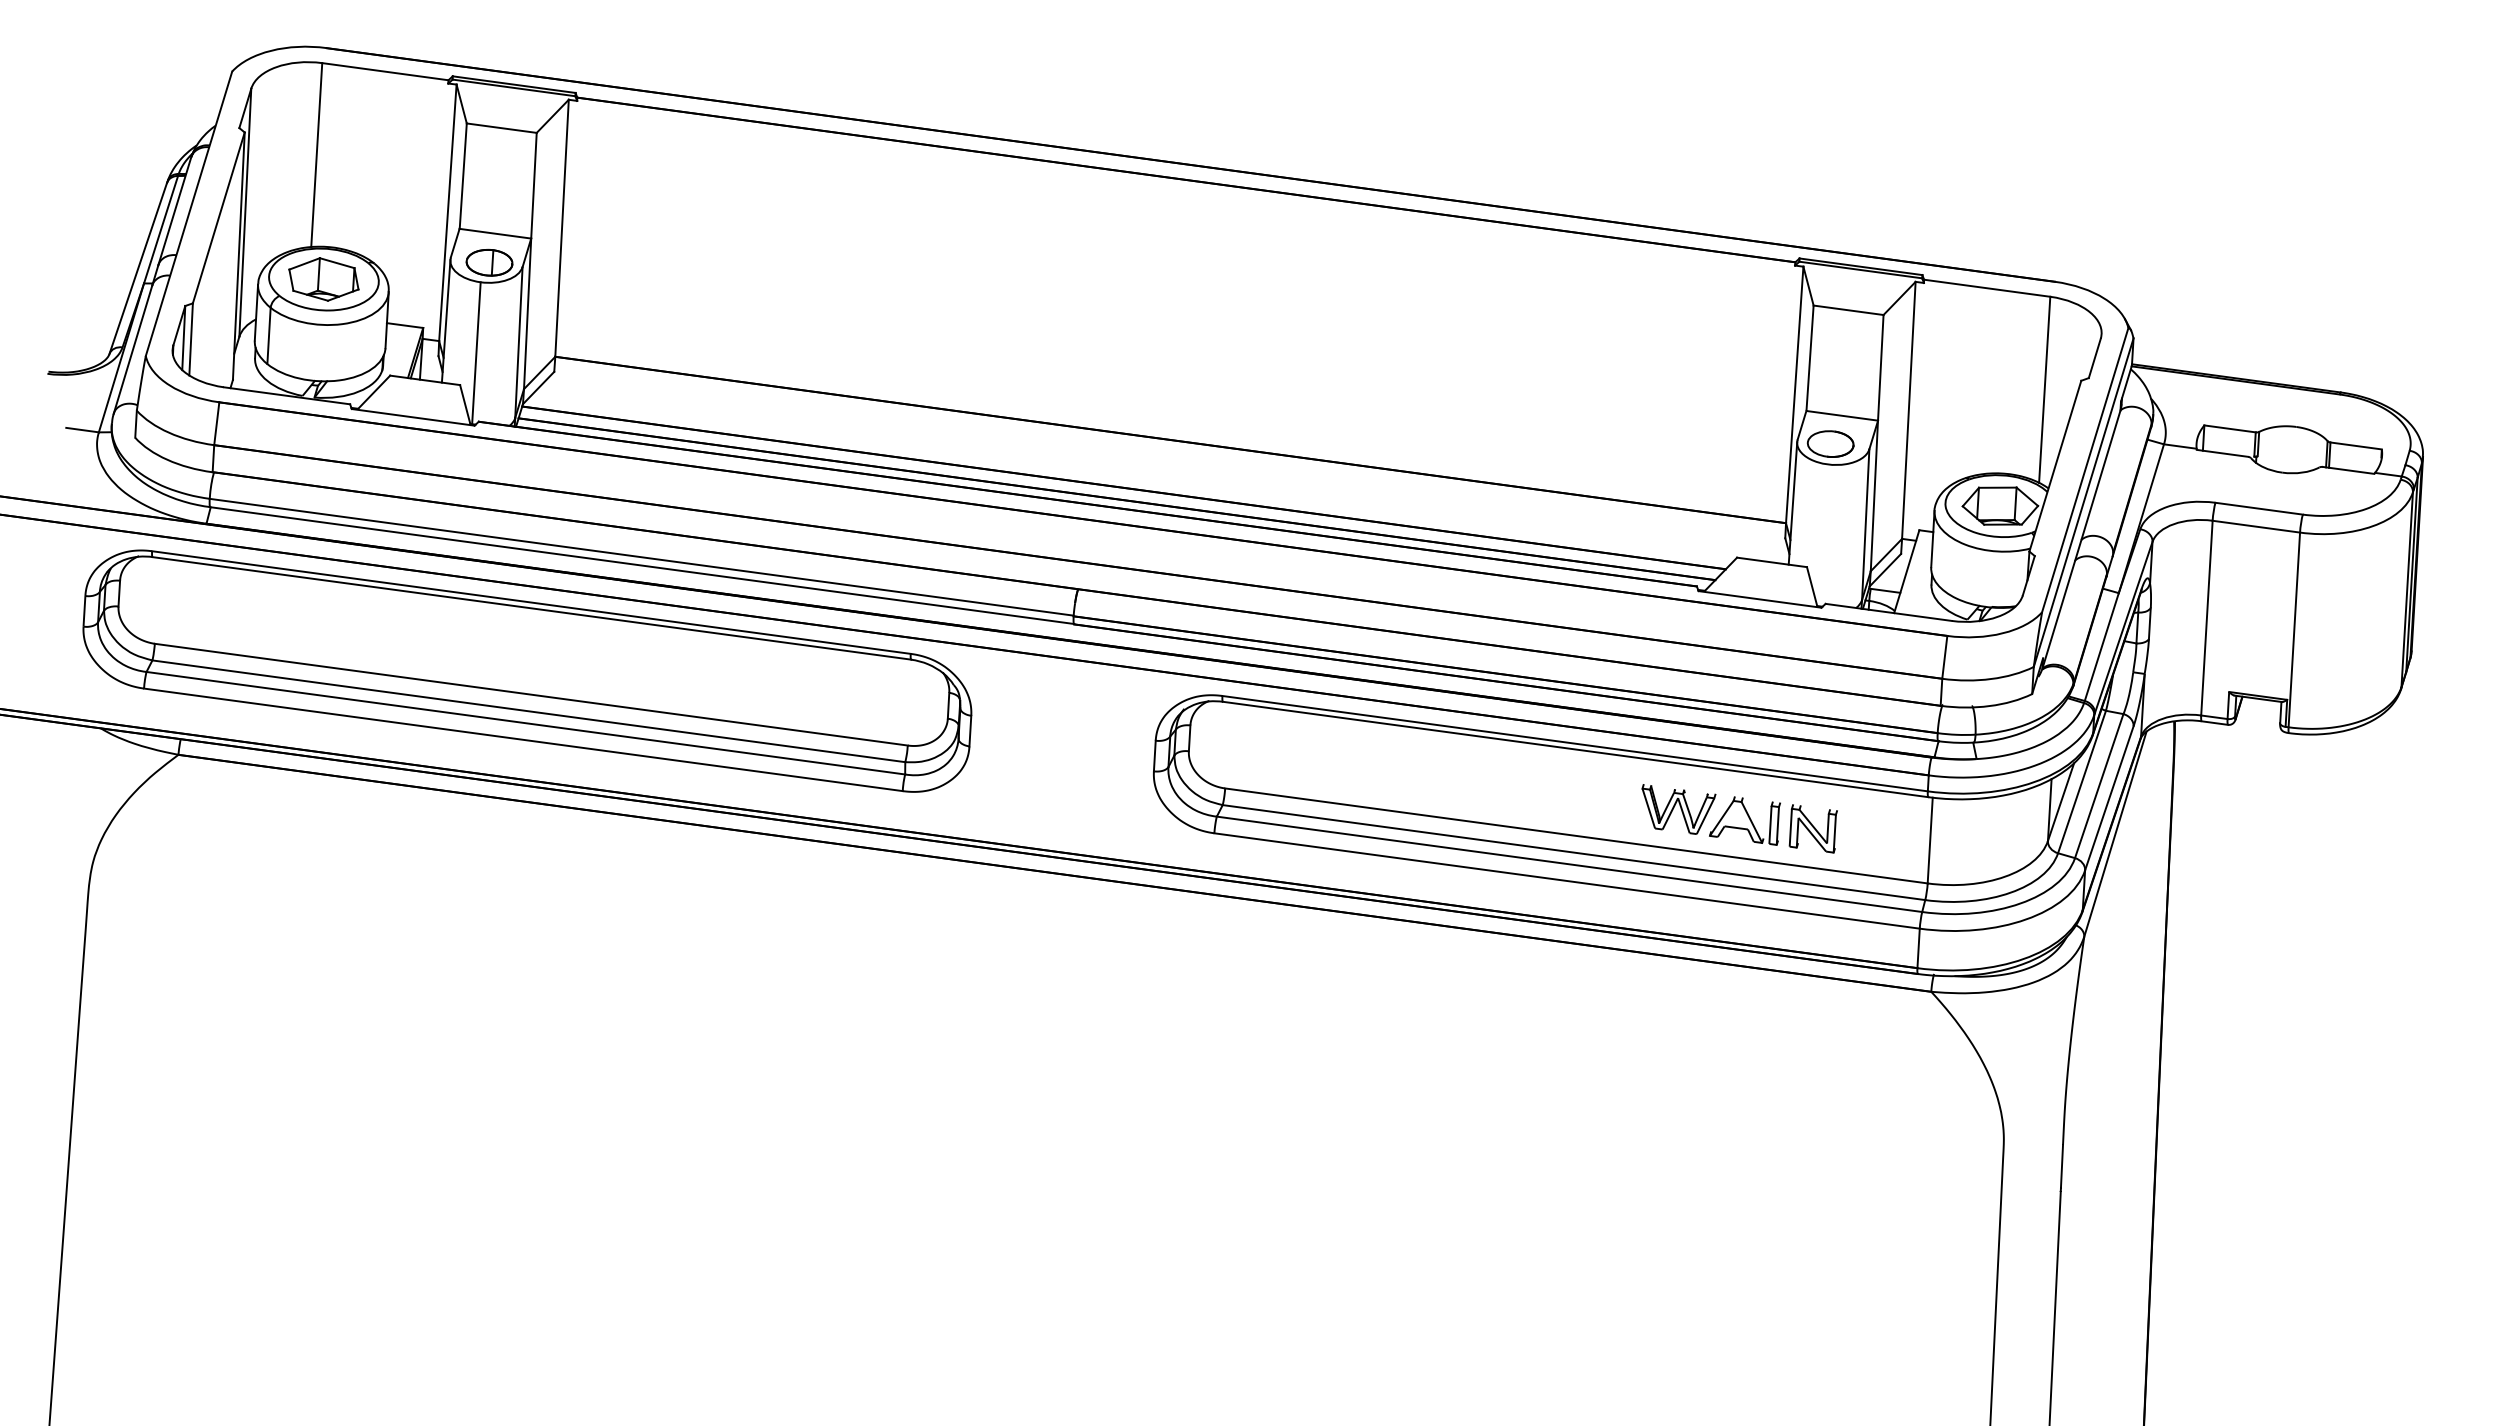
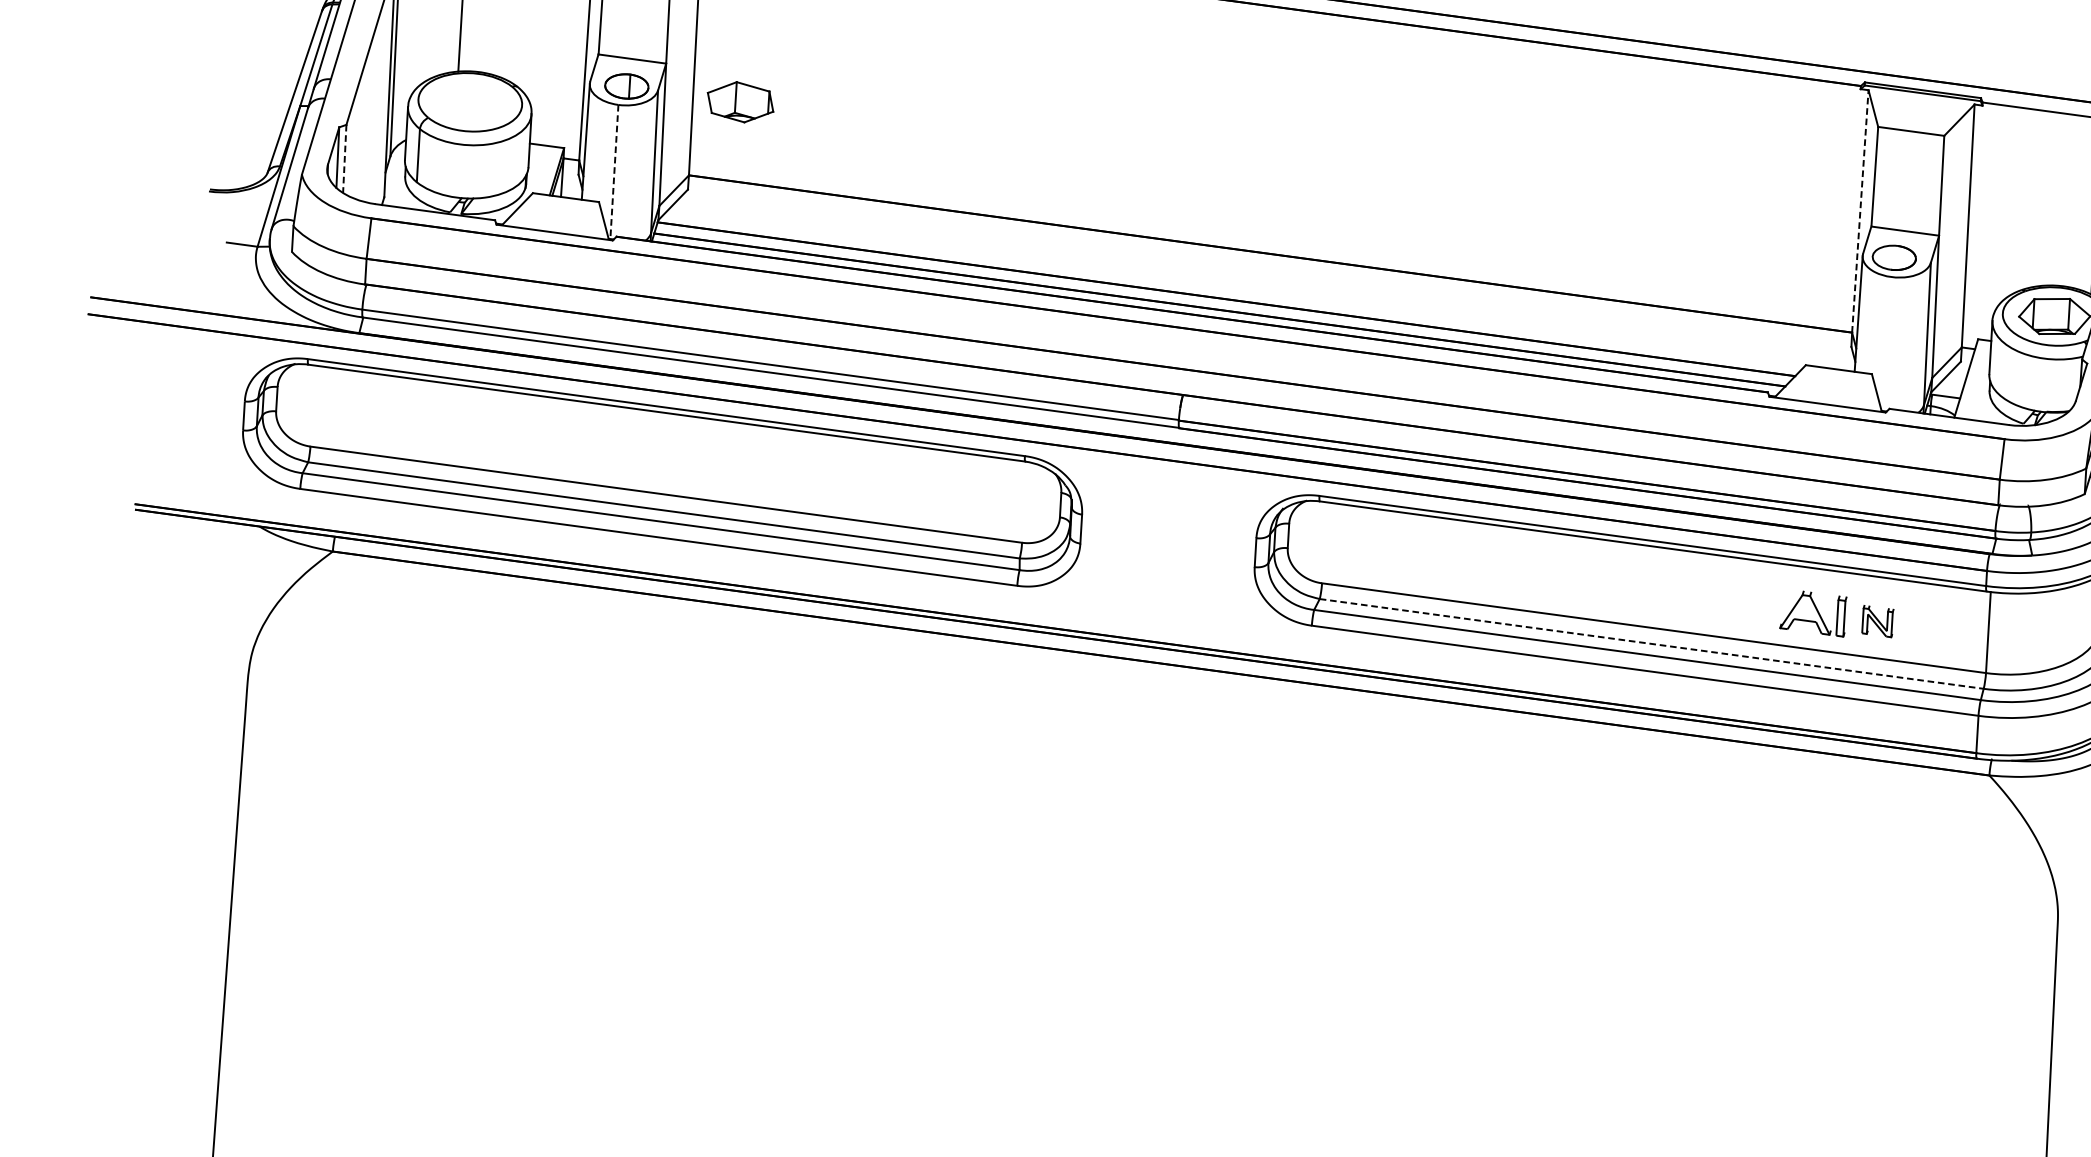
part: (323, 279) -> (740, 102), moved
line: (191, 339) -> (345, 159), solid -> dashed
line: (476, 353) -> (614, 172), solid -> dashed
line: (1794, 394) -> (1860, 210), solid -> dashed
part: (1678, 809) -> (1750, 603), removed
part: (1812, 828) -> (1877, 621), size x0.7
line: (1574, 852) -> (1652, 643), solid -> dashed

